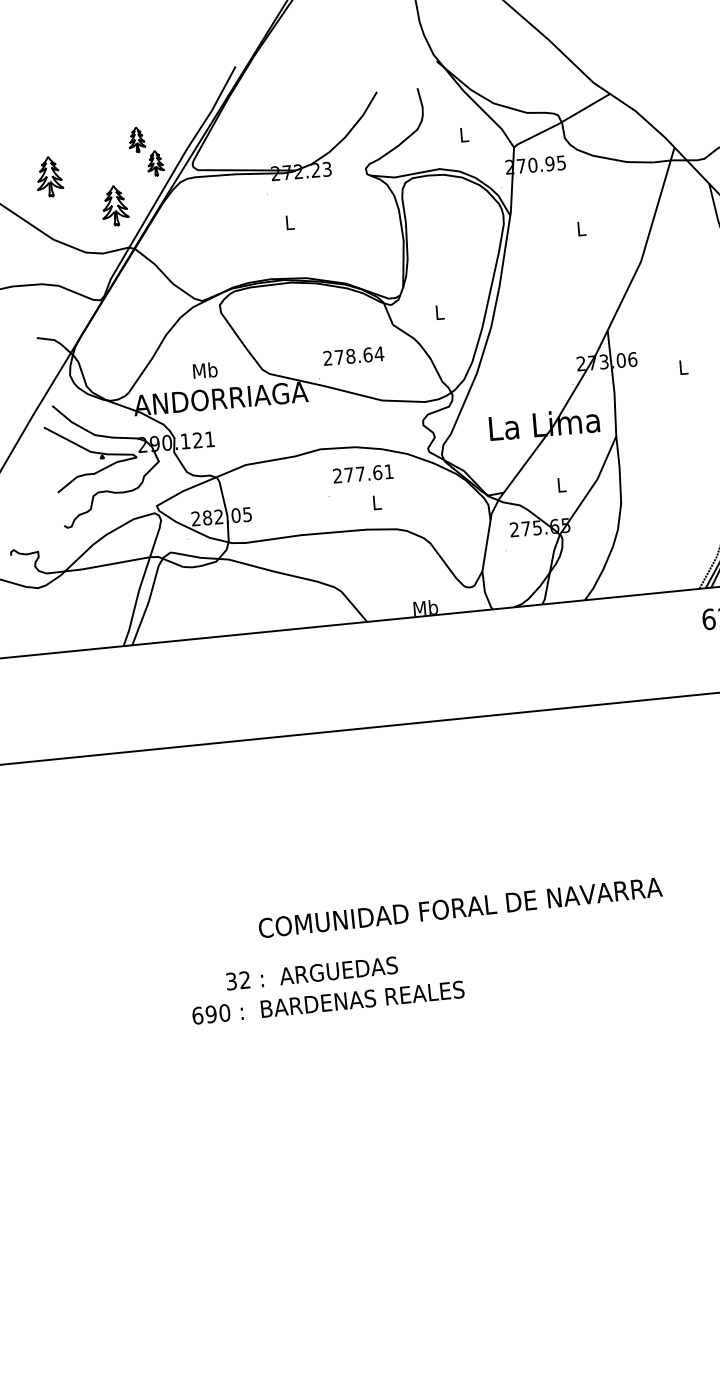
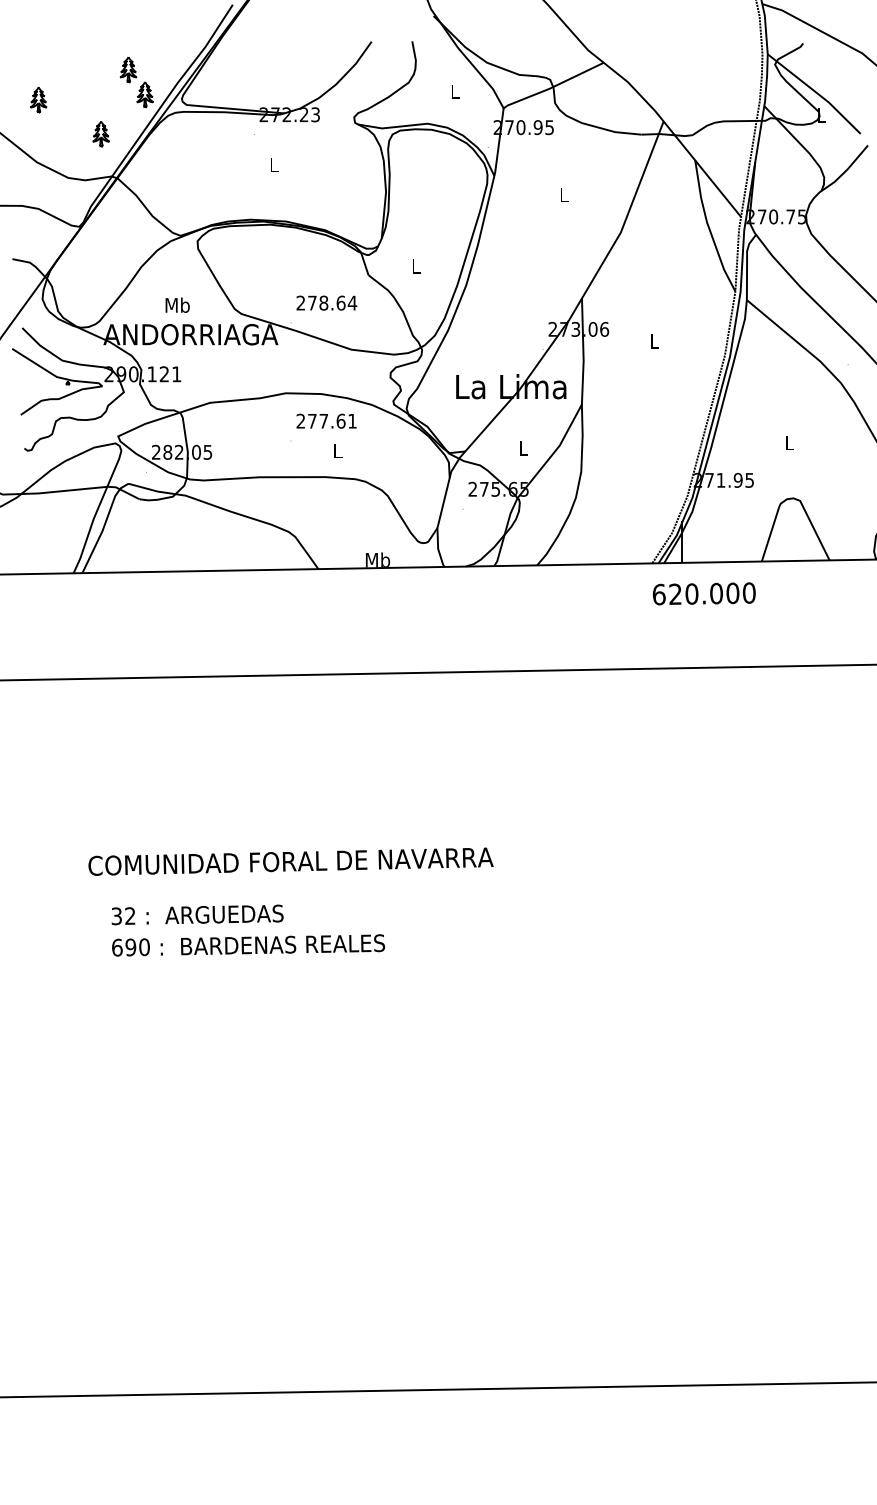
part: (49, 177) -> (38, 100), size x0.62
part: (114, 206) -> (100, 134), size x0.62
text: (459, 907) -> (290, 861), moved
text: (311, 973) -> (197, 914), moved

